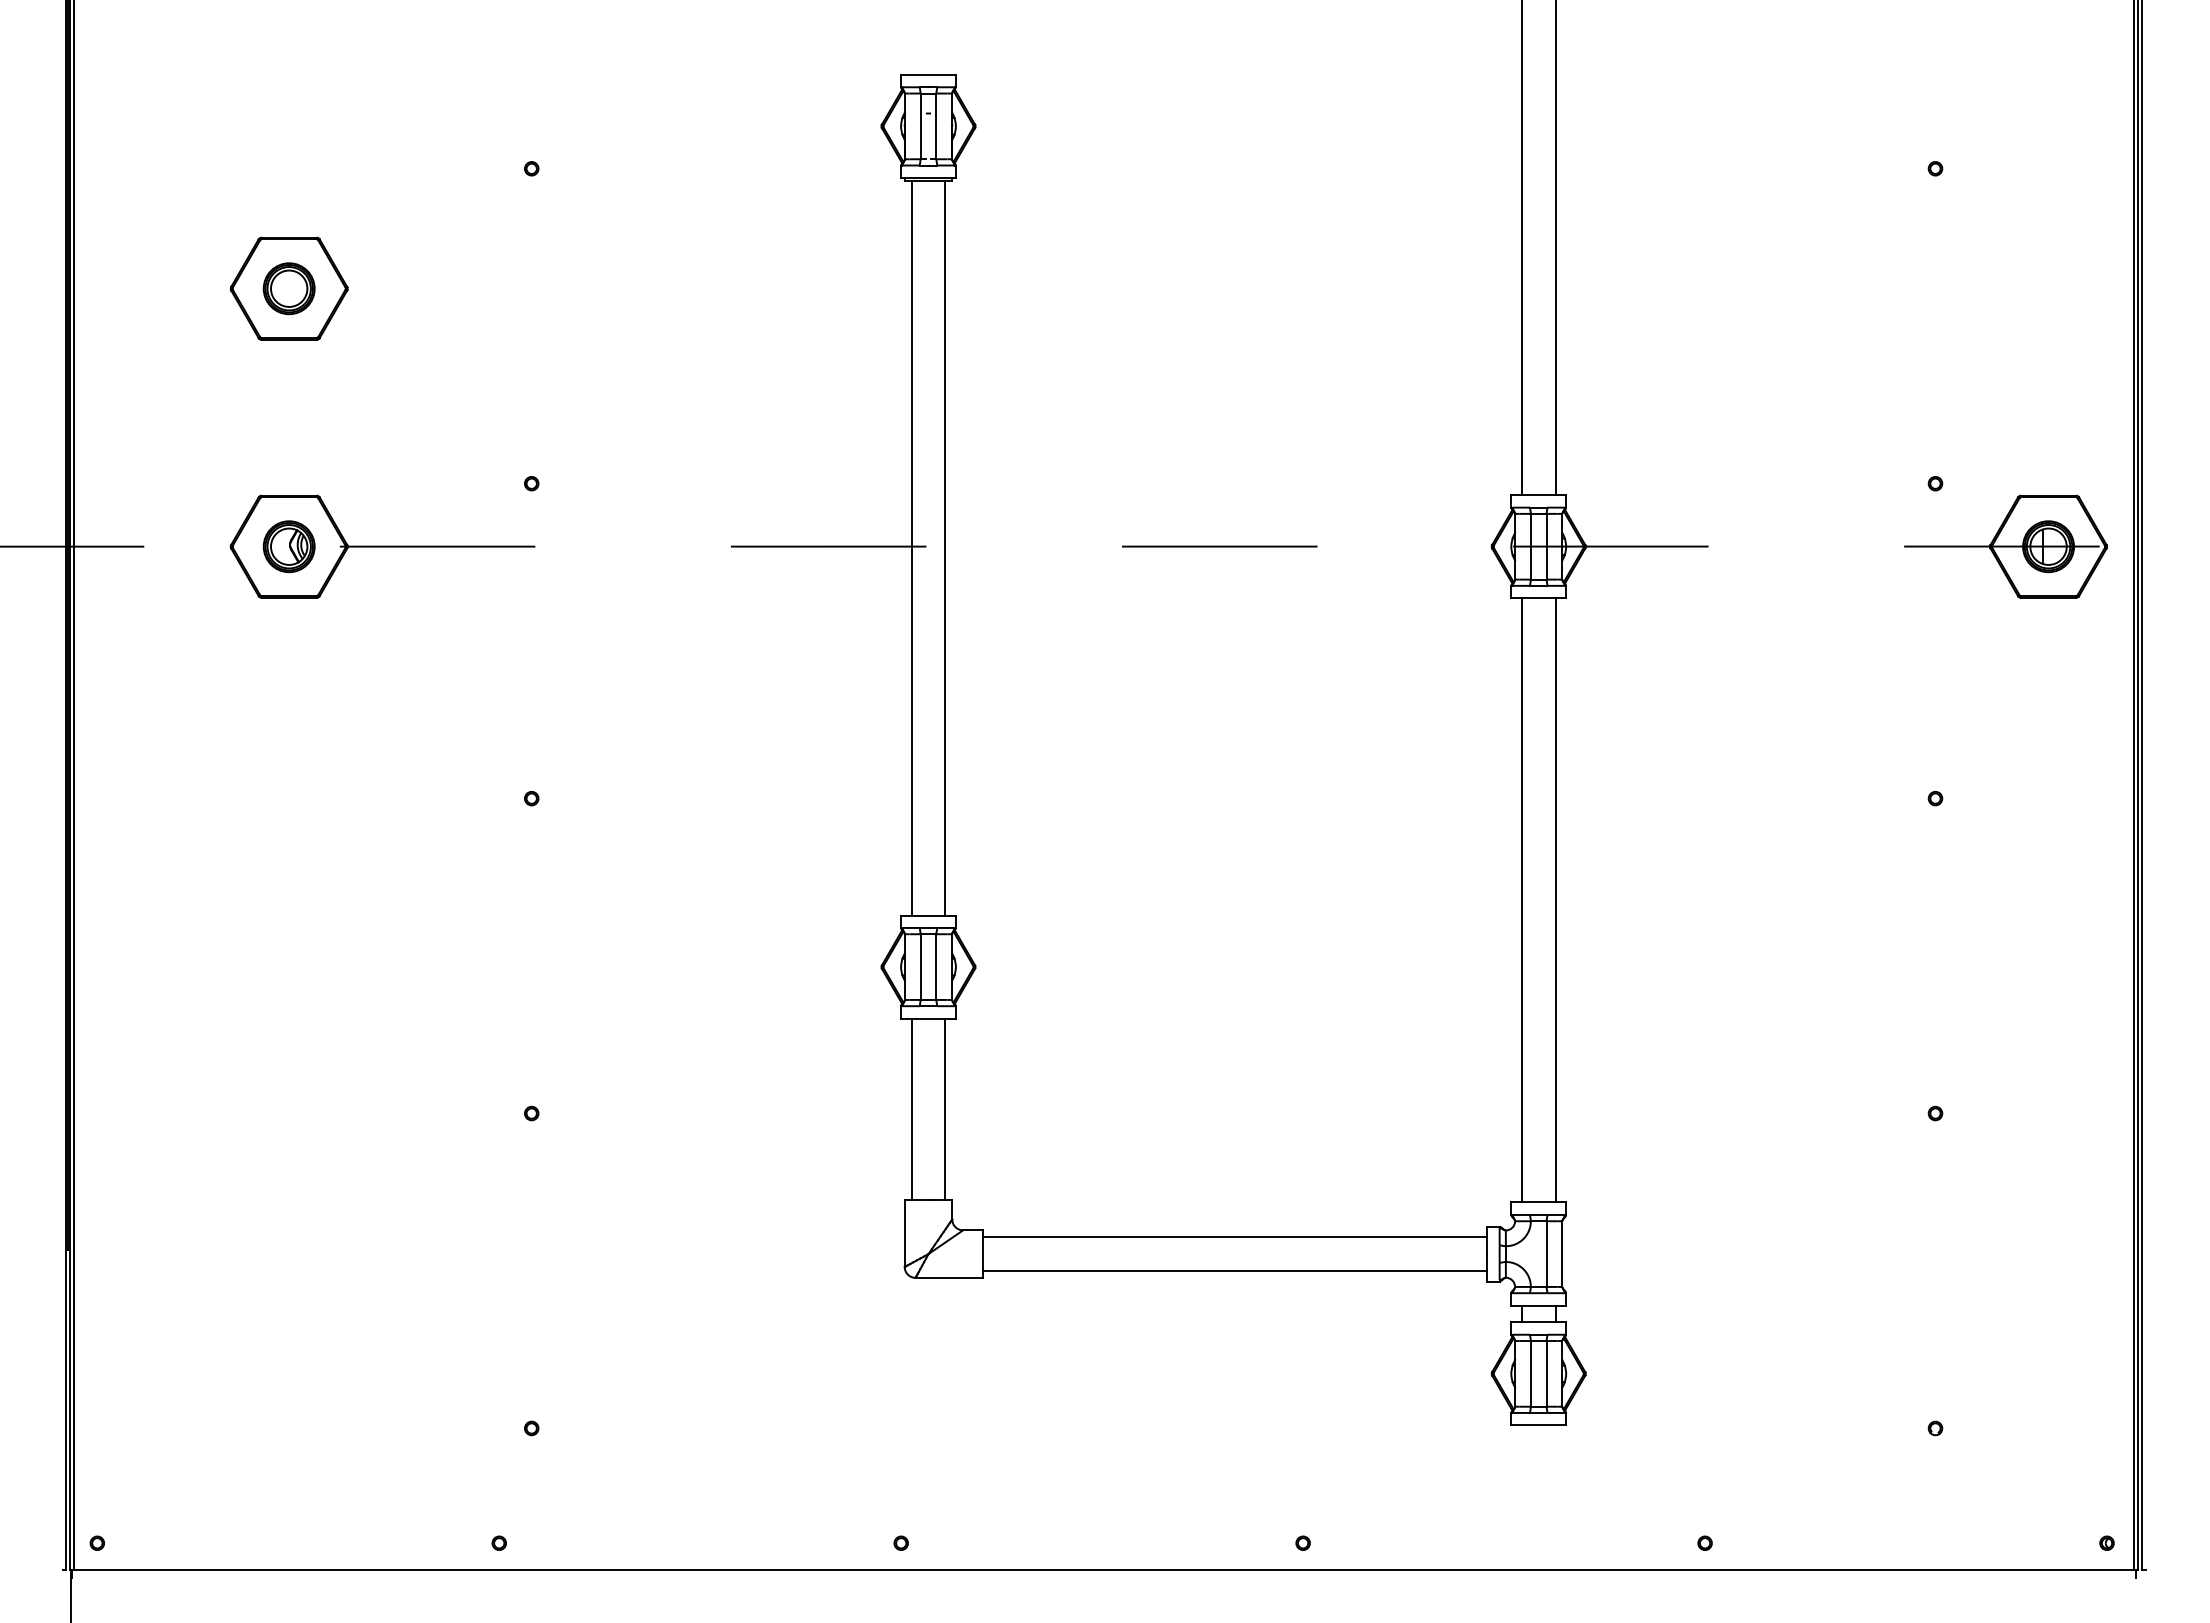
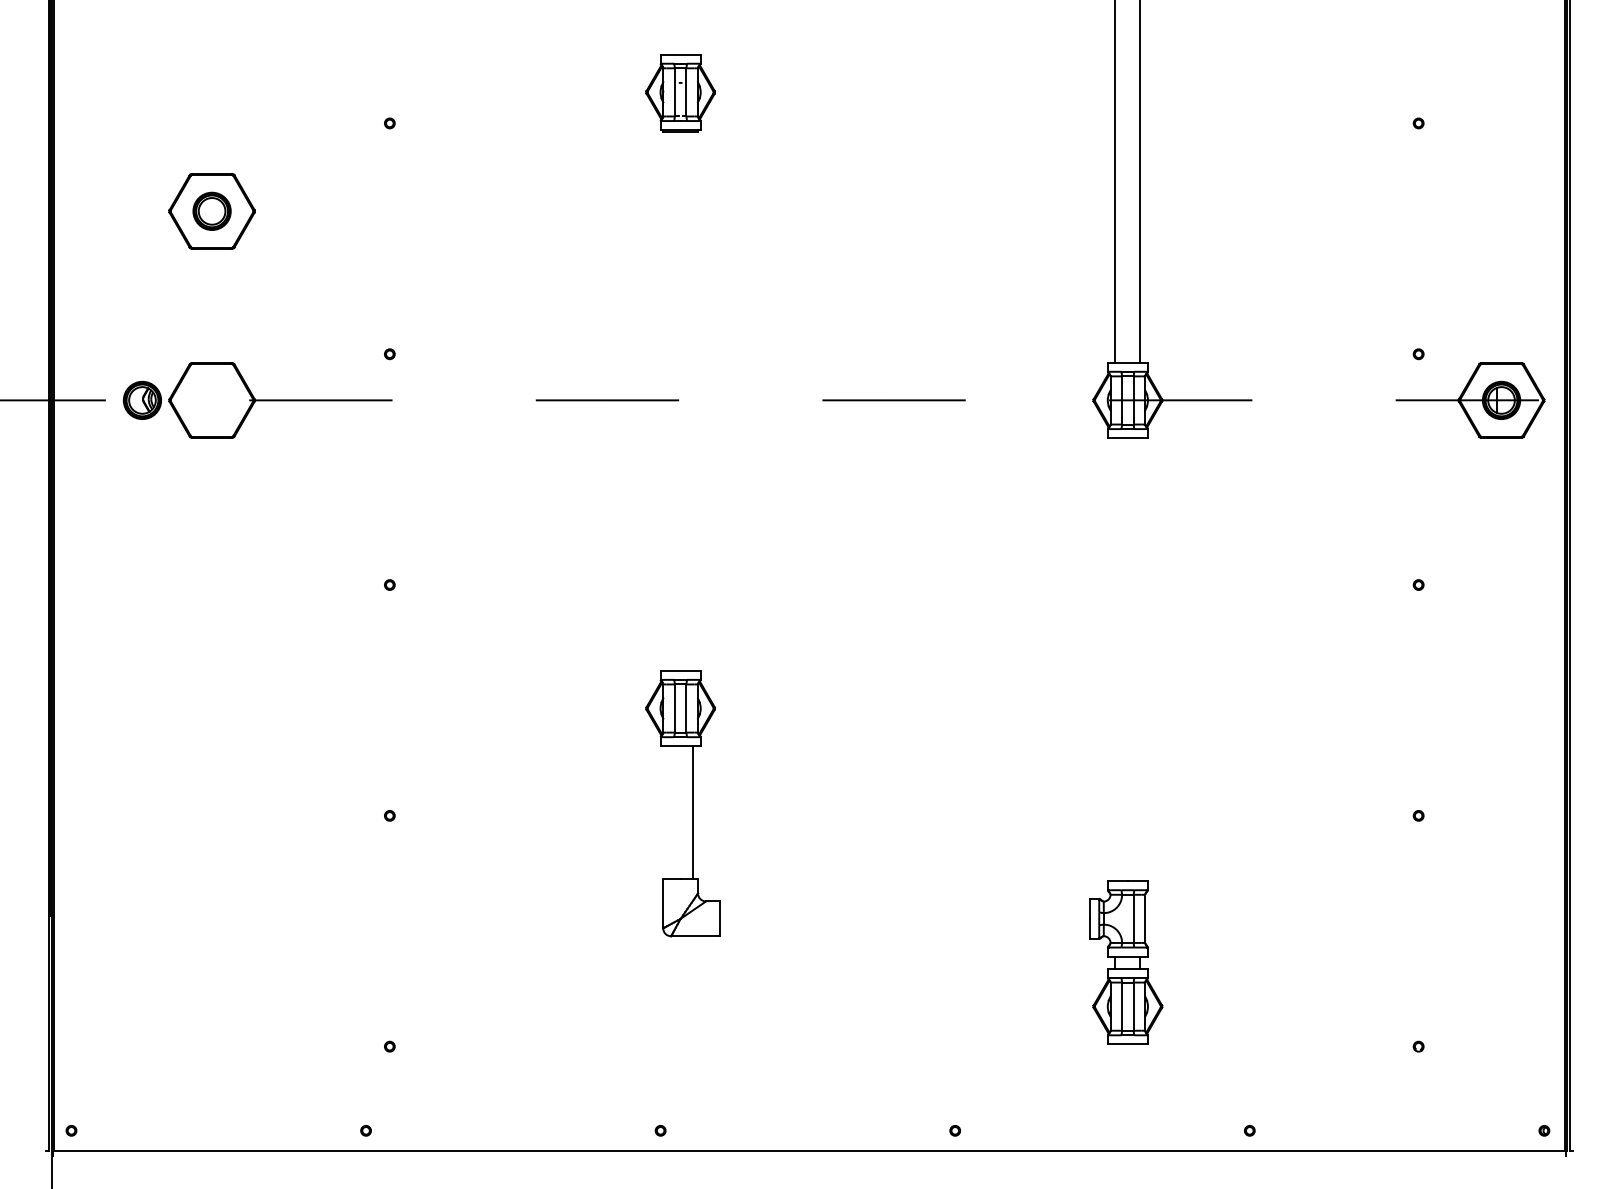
part: (288, 546) -> (141, 400), moved
line: (911, 547) -> (668, 401), removed
line: (945, 547) -> (693, 401), removed
line: (1521, 900) -> (1115, 659), removed
line: (1555, 900) -> (1140, 659), removed
line: (911, 1108) -> (668, 812), removed
line: (1234, 1237) -> (904, 906), removed
line: (1234, 1271) -> (904, 931), removed

